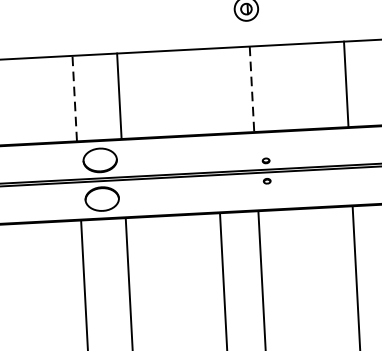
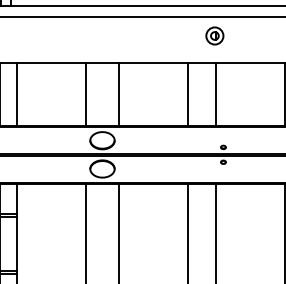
line: (251, 90) -> (215, 95), dashed -> solid
line: (213, 91) -> (187, 94), added
line: (75, 98) -> (86, 94), dashed -> solid

